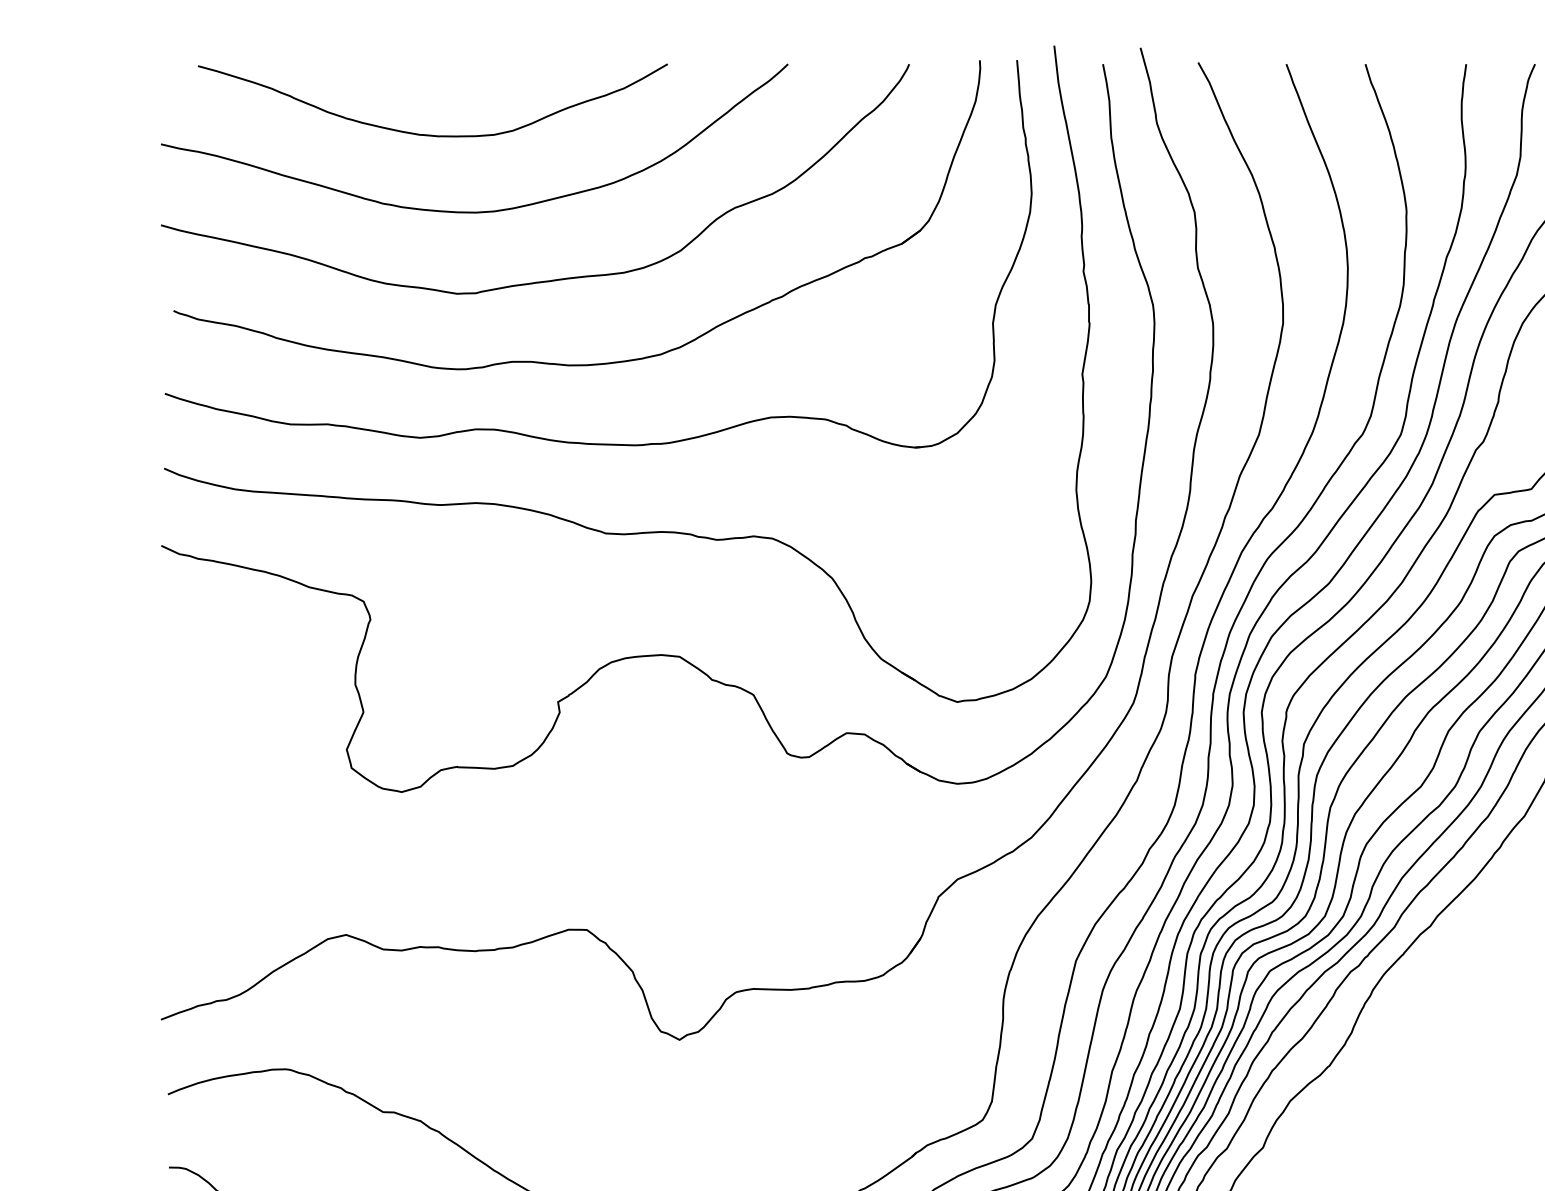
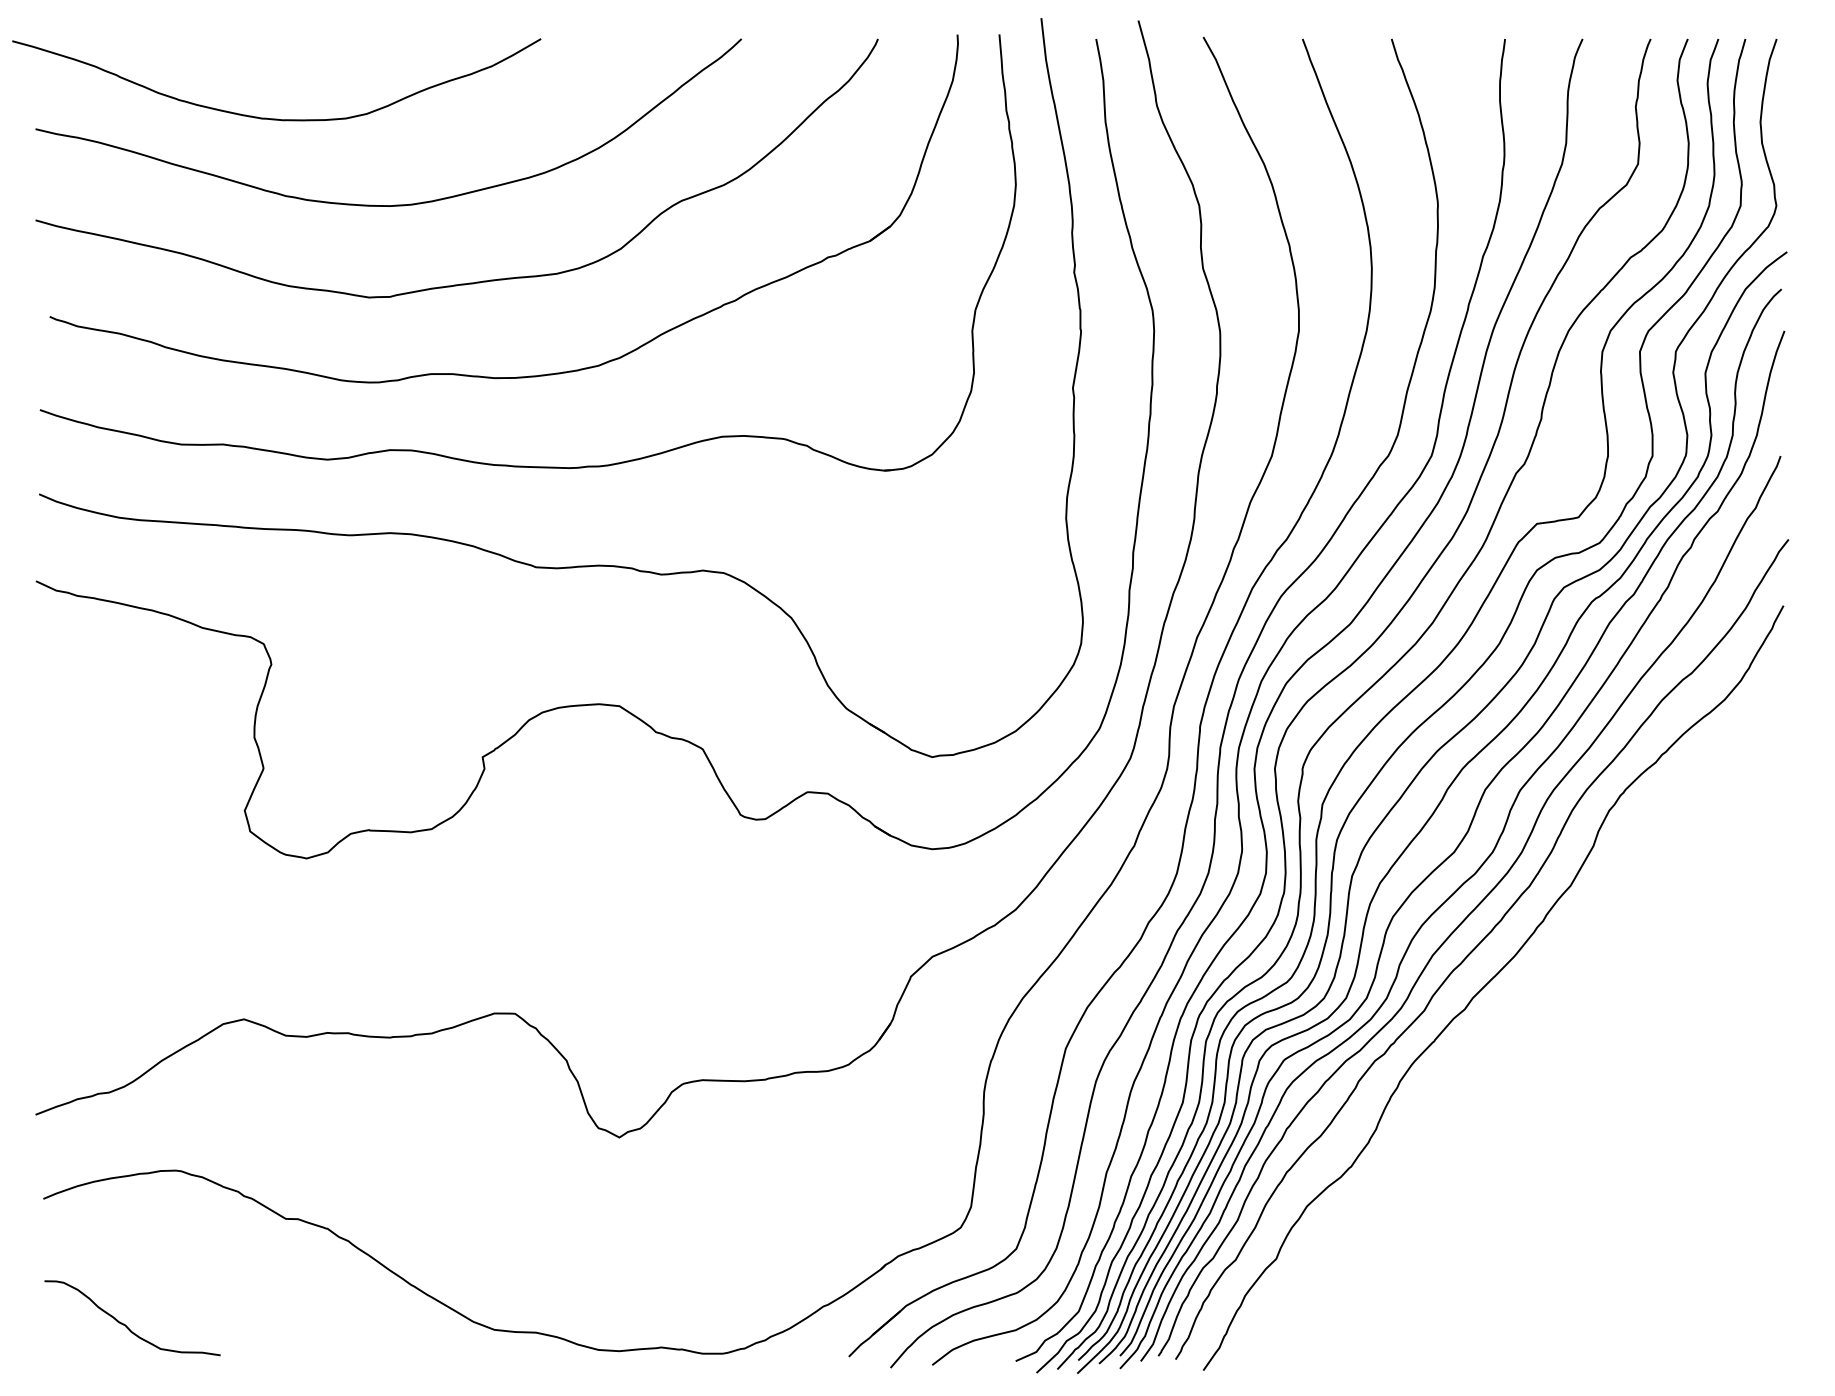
curve: (432, 134) -> (276, 118), moved

